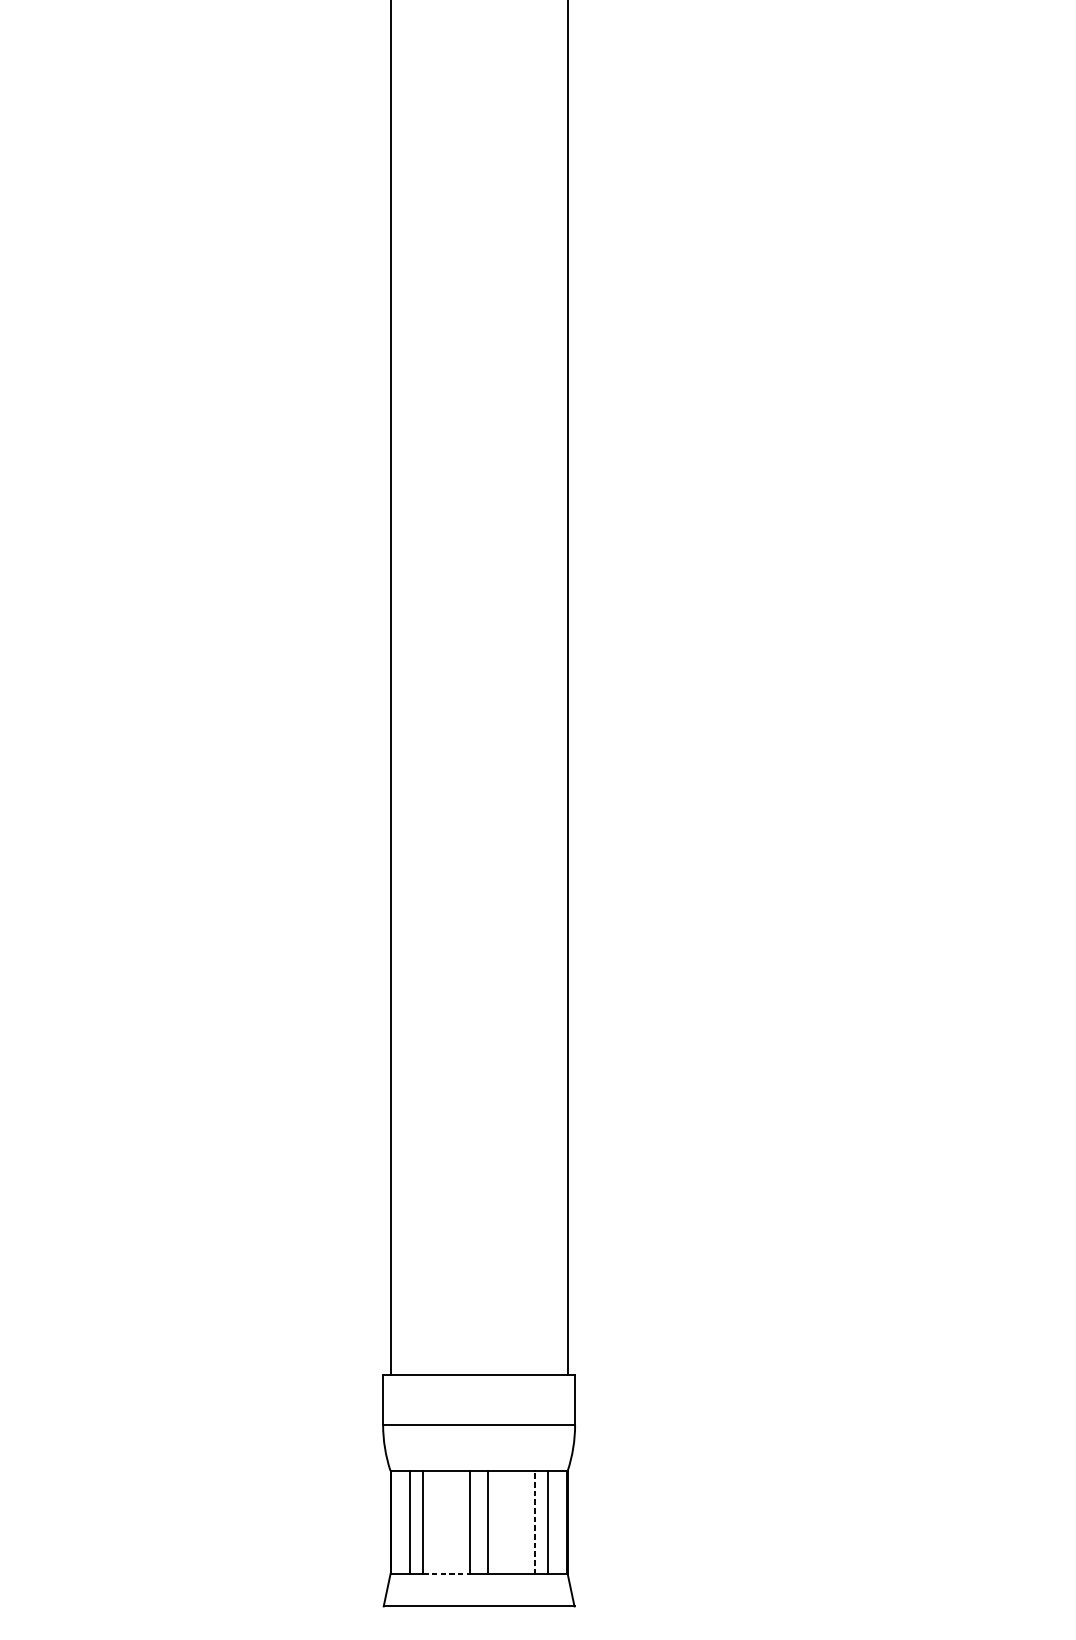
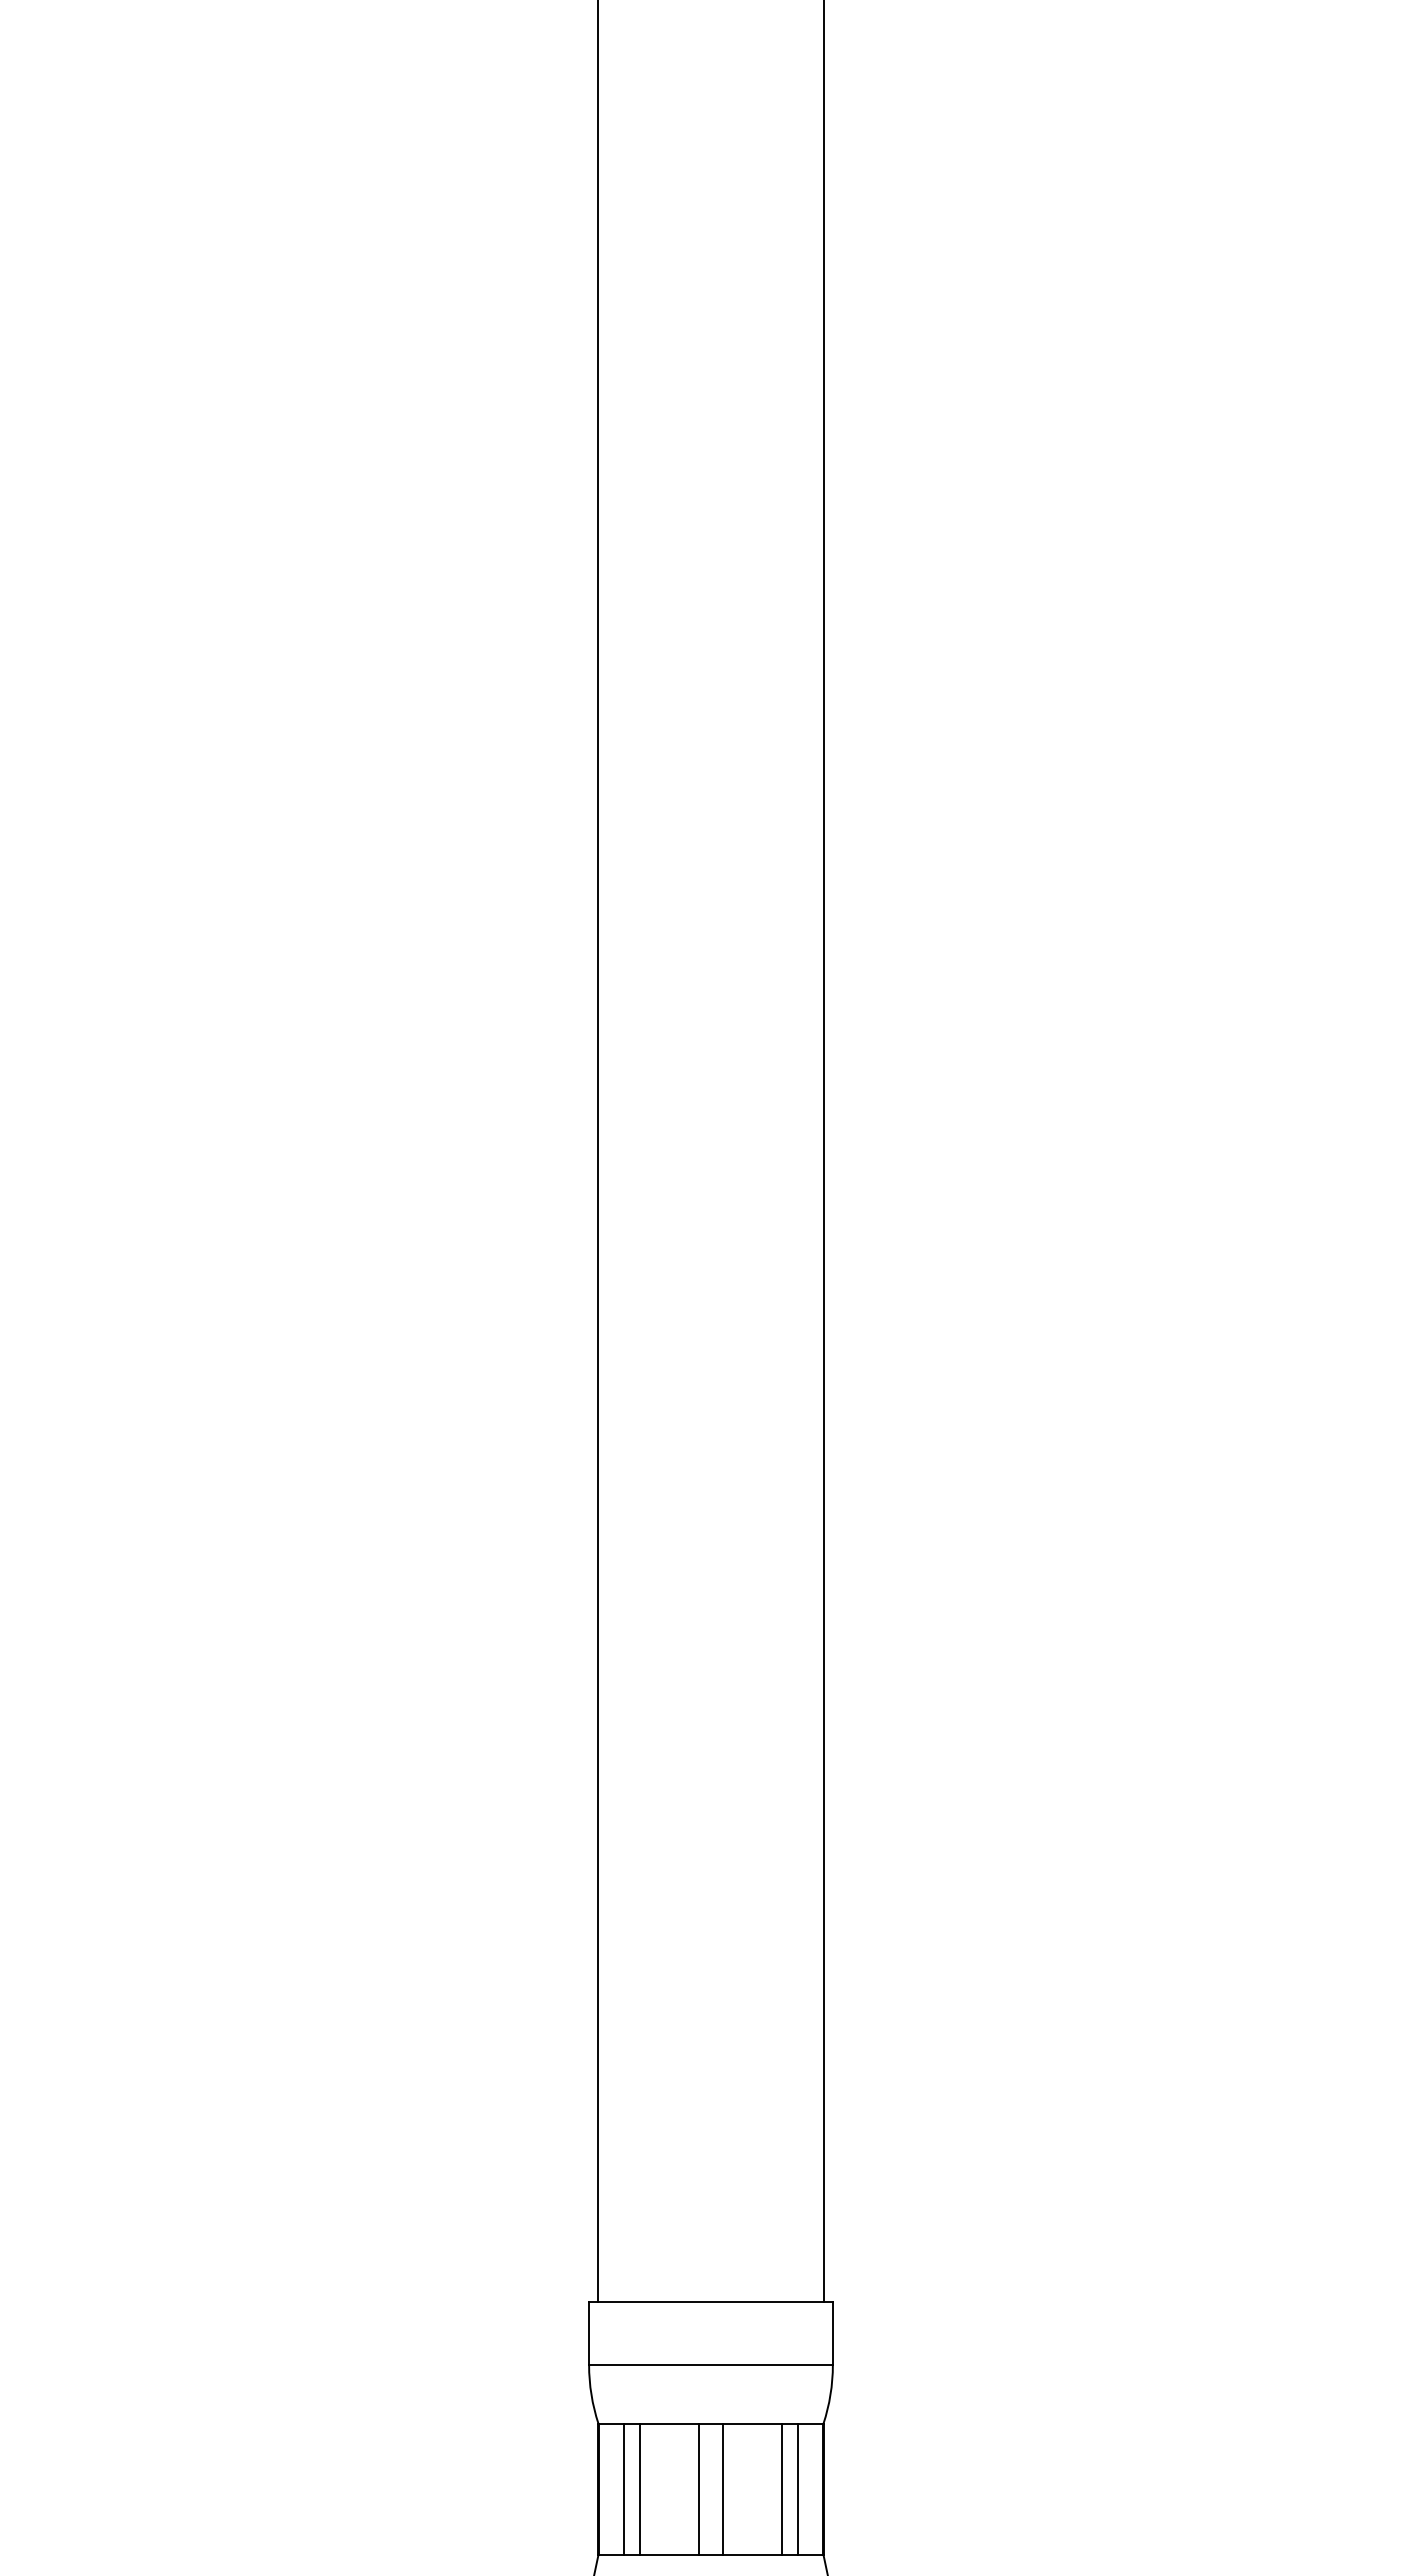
line: (534, 1522) -> (781, 2489), dashed -> solid
line: (446, 1573) -> (669, 2554), dashed -> solid

